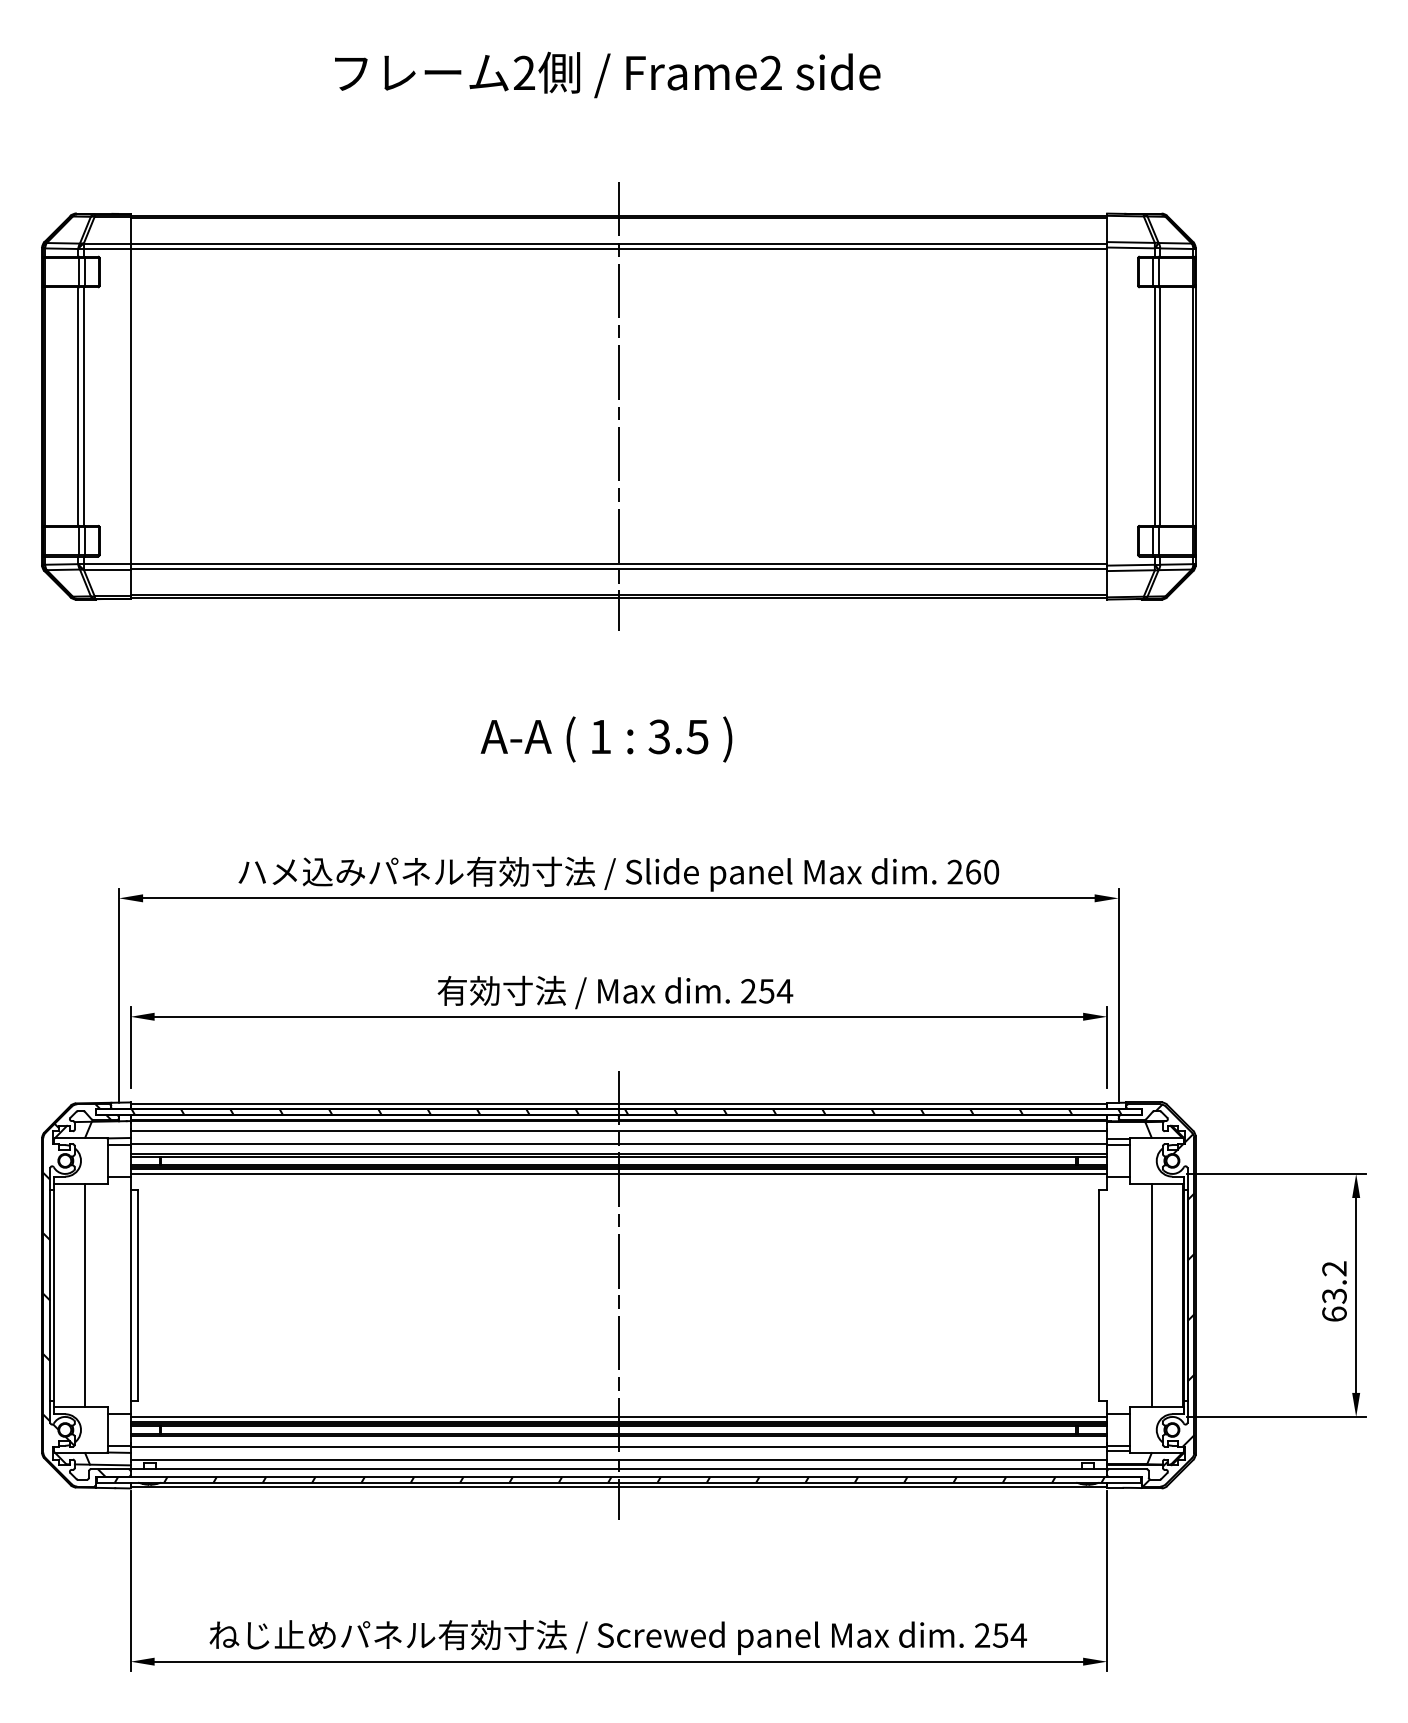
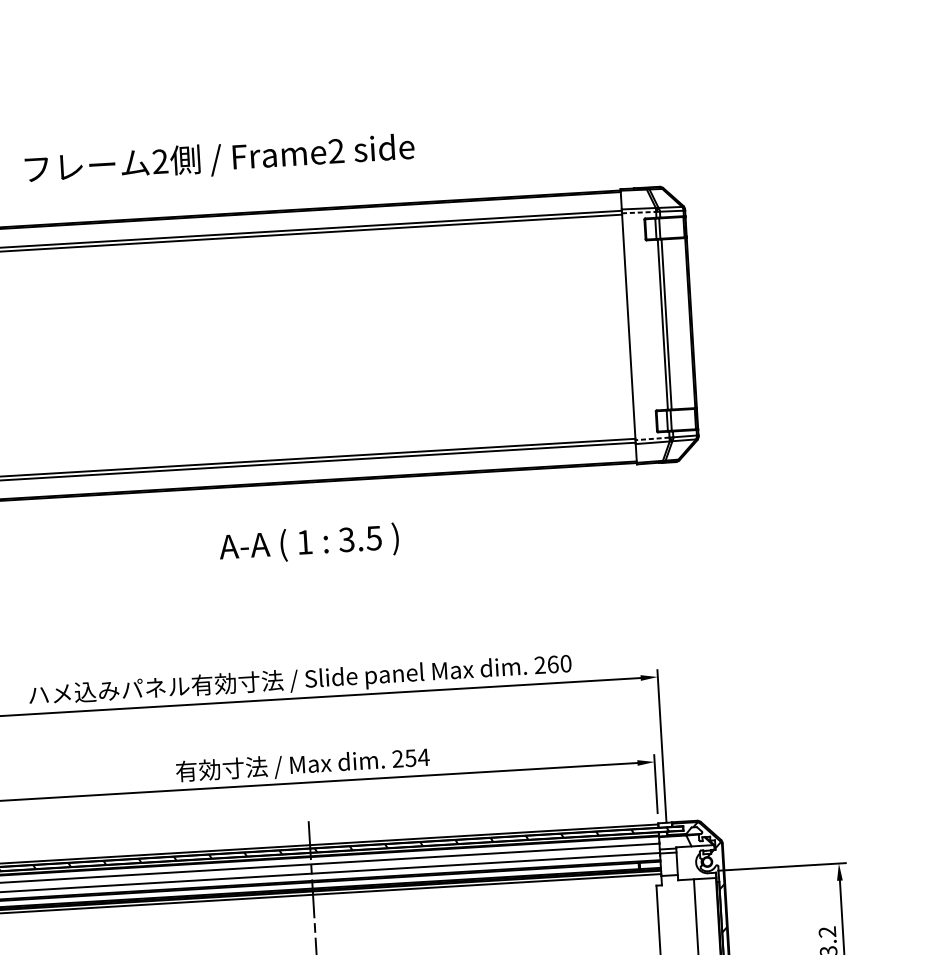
text: (607, 74) -> (219, 159), moved
line: (1130, 247) -> (638, 212), solid -> dashed
line: (618, 406) -> (280, 347), removed
line: (1130, 565) -> (652, 439), solid -> dashed
text: (606, 739) -> (309, 543), moved

